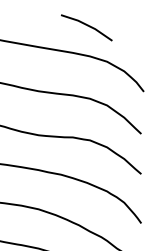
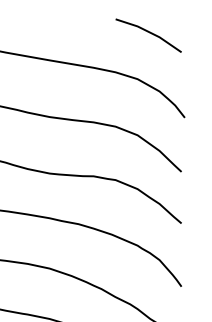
line: (87, 26) -> (149, 33), moved

